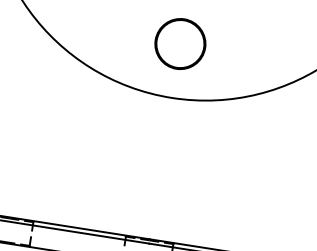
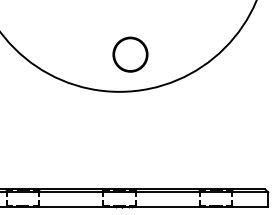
circle: (180, 43) -> (130, 54), moved

